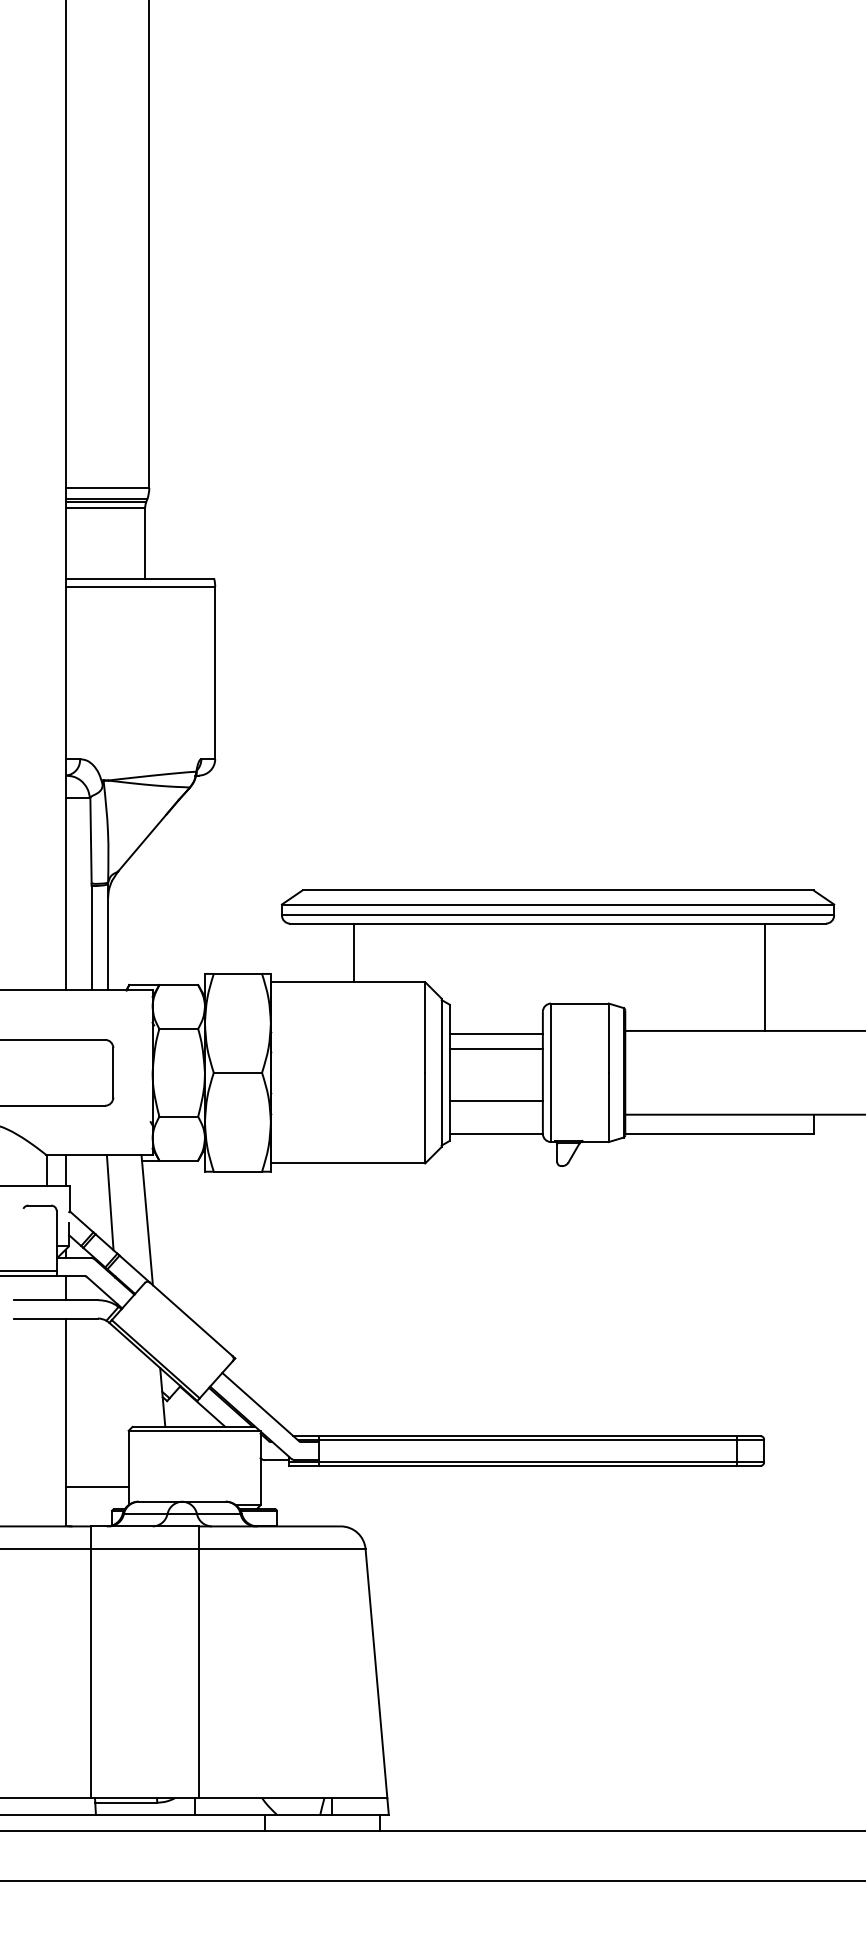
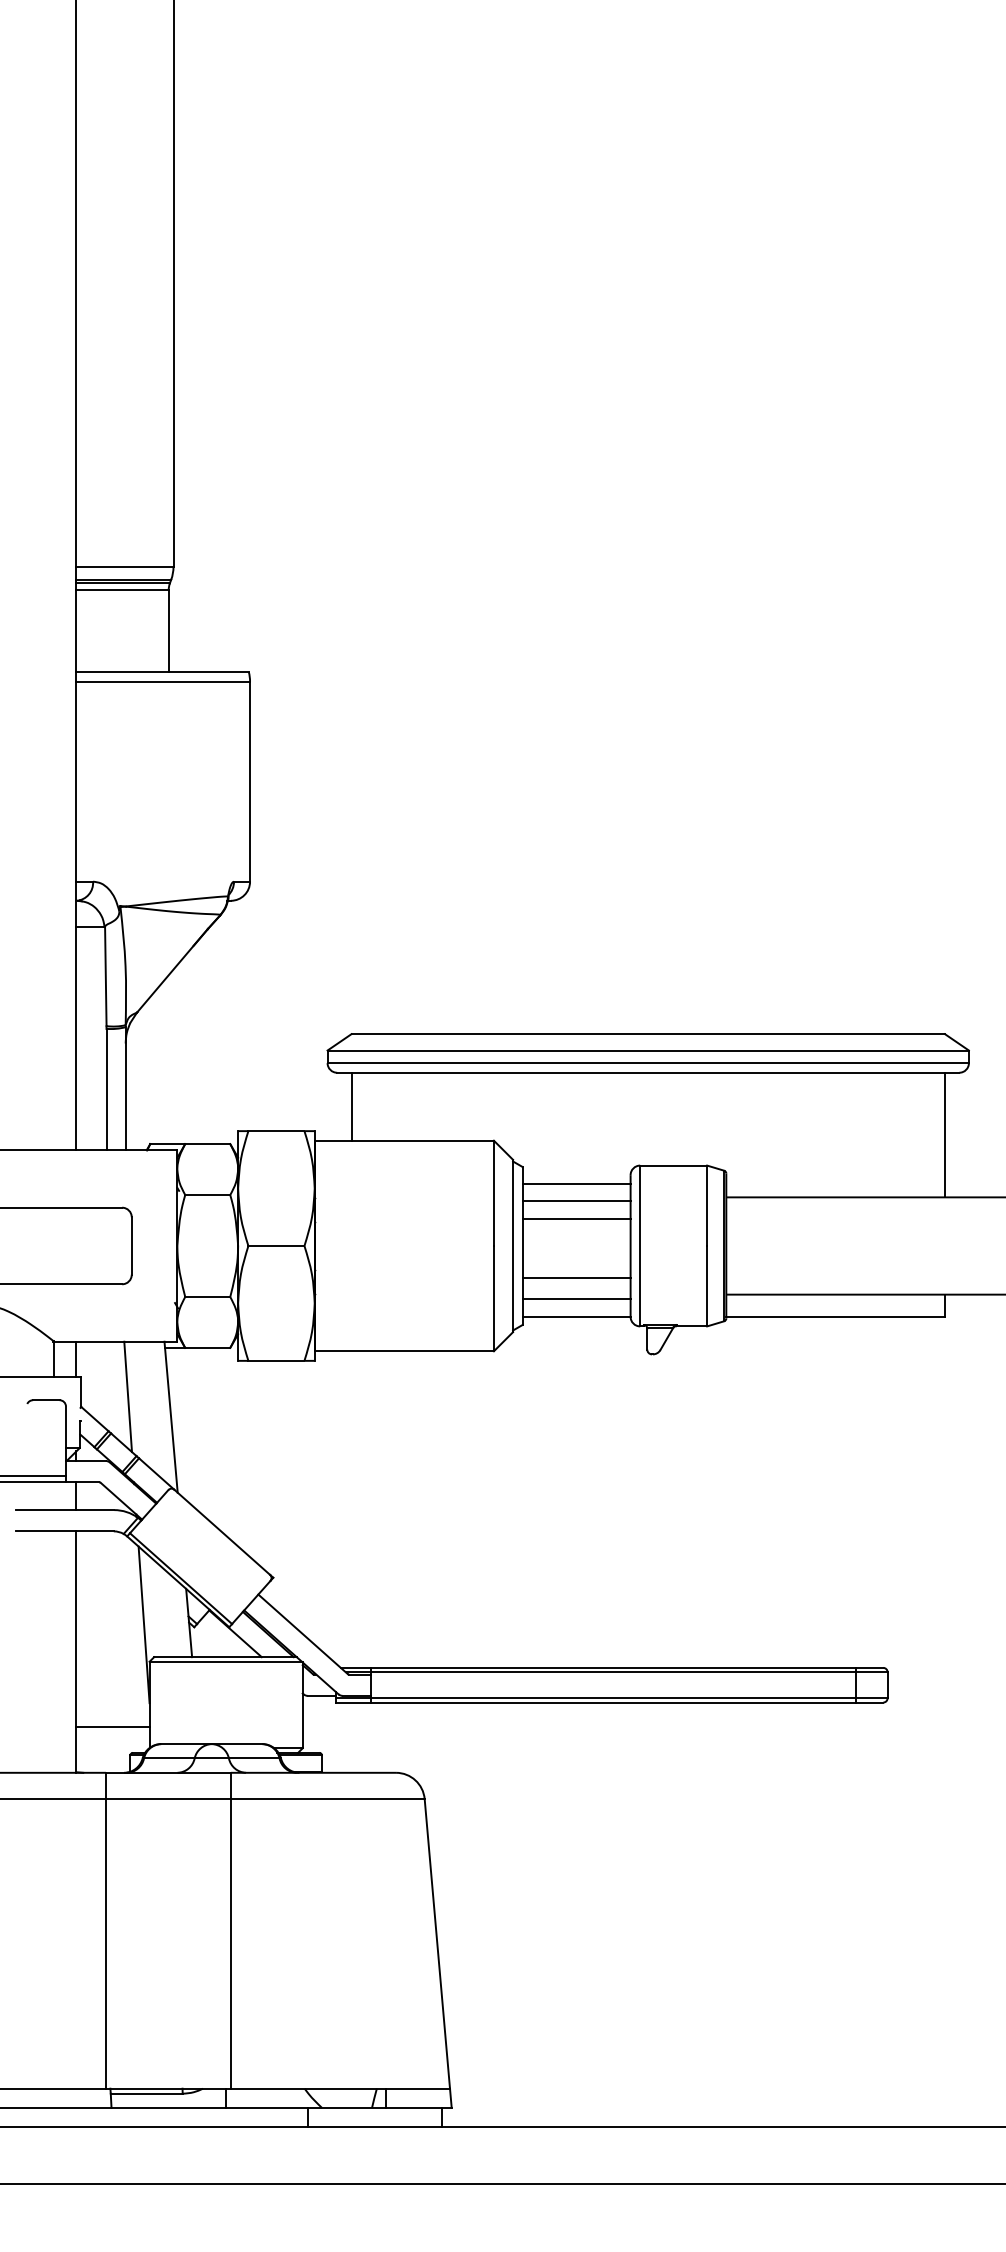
line: (353, 952) -> (351, 1106), moved
line: (764, 976) -> (944, 1134), moved
line: (495, 1019) -> (575, 1184), added
line: (495, 1118) -> (575, 1299), added
line: (123, 1398) -> (143, 1624), added

